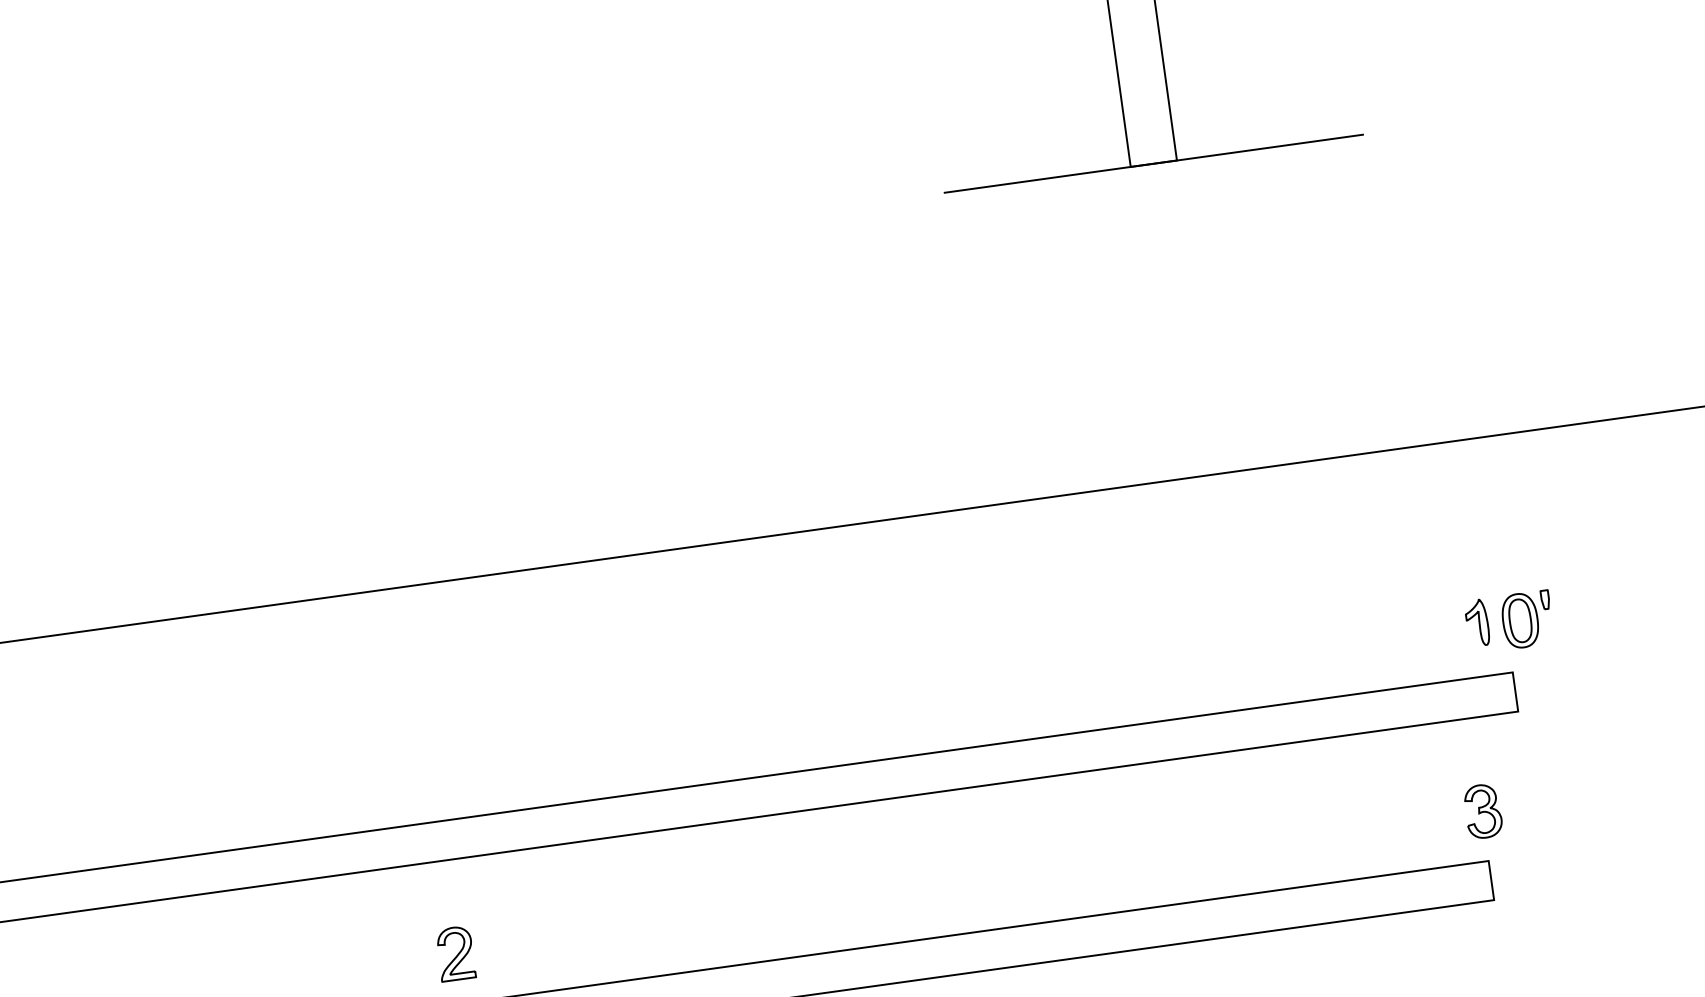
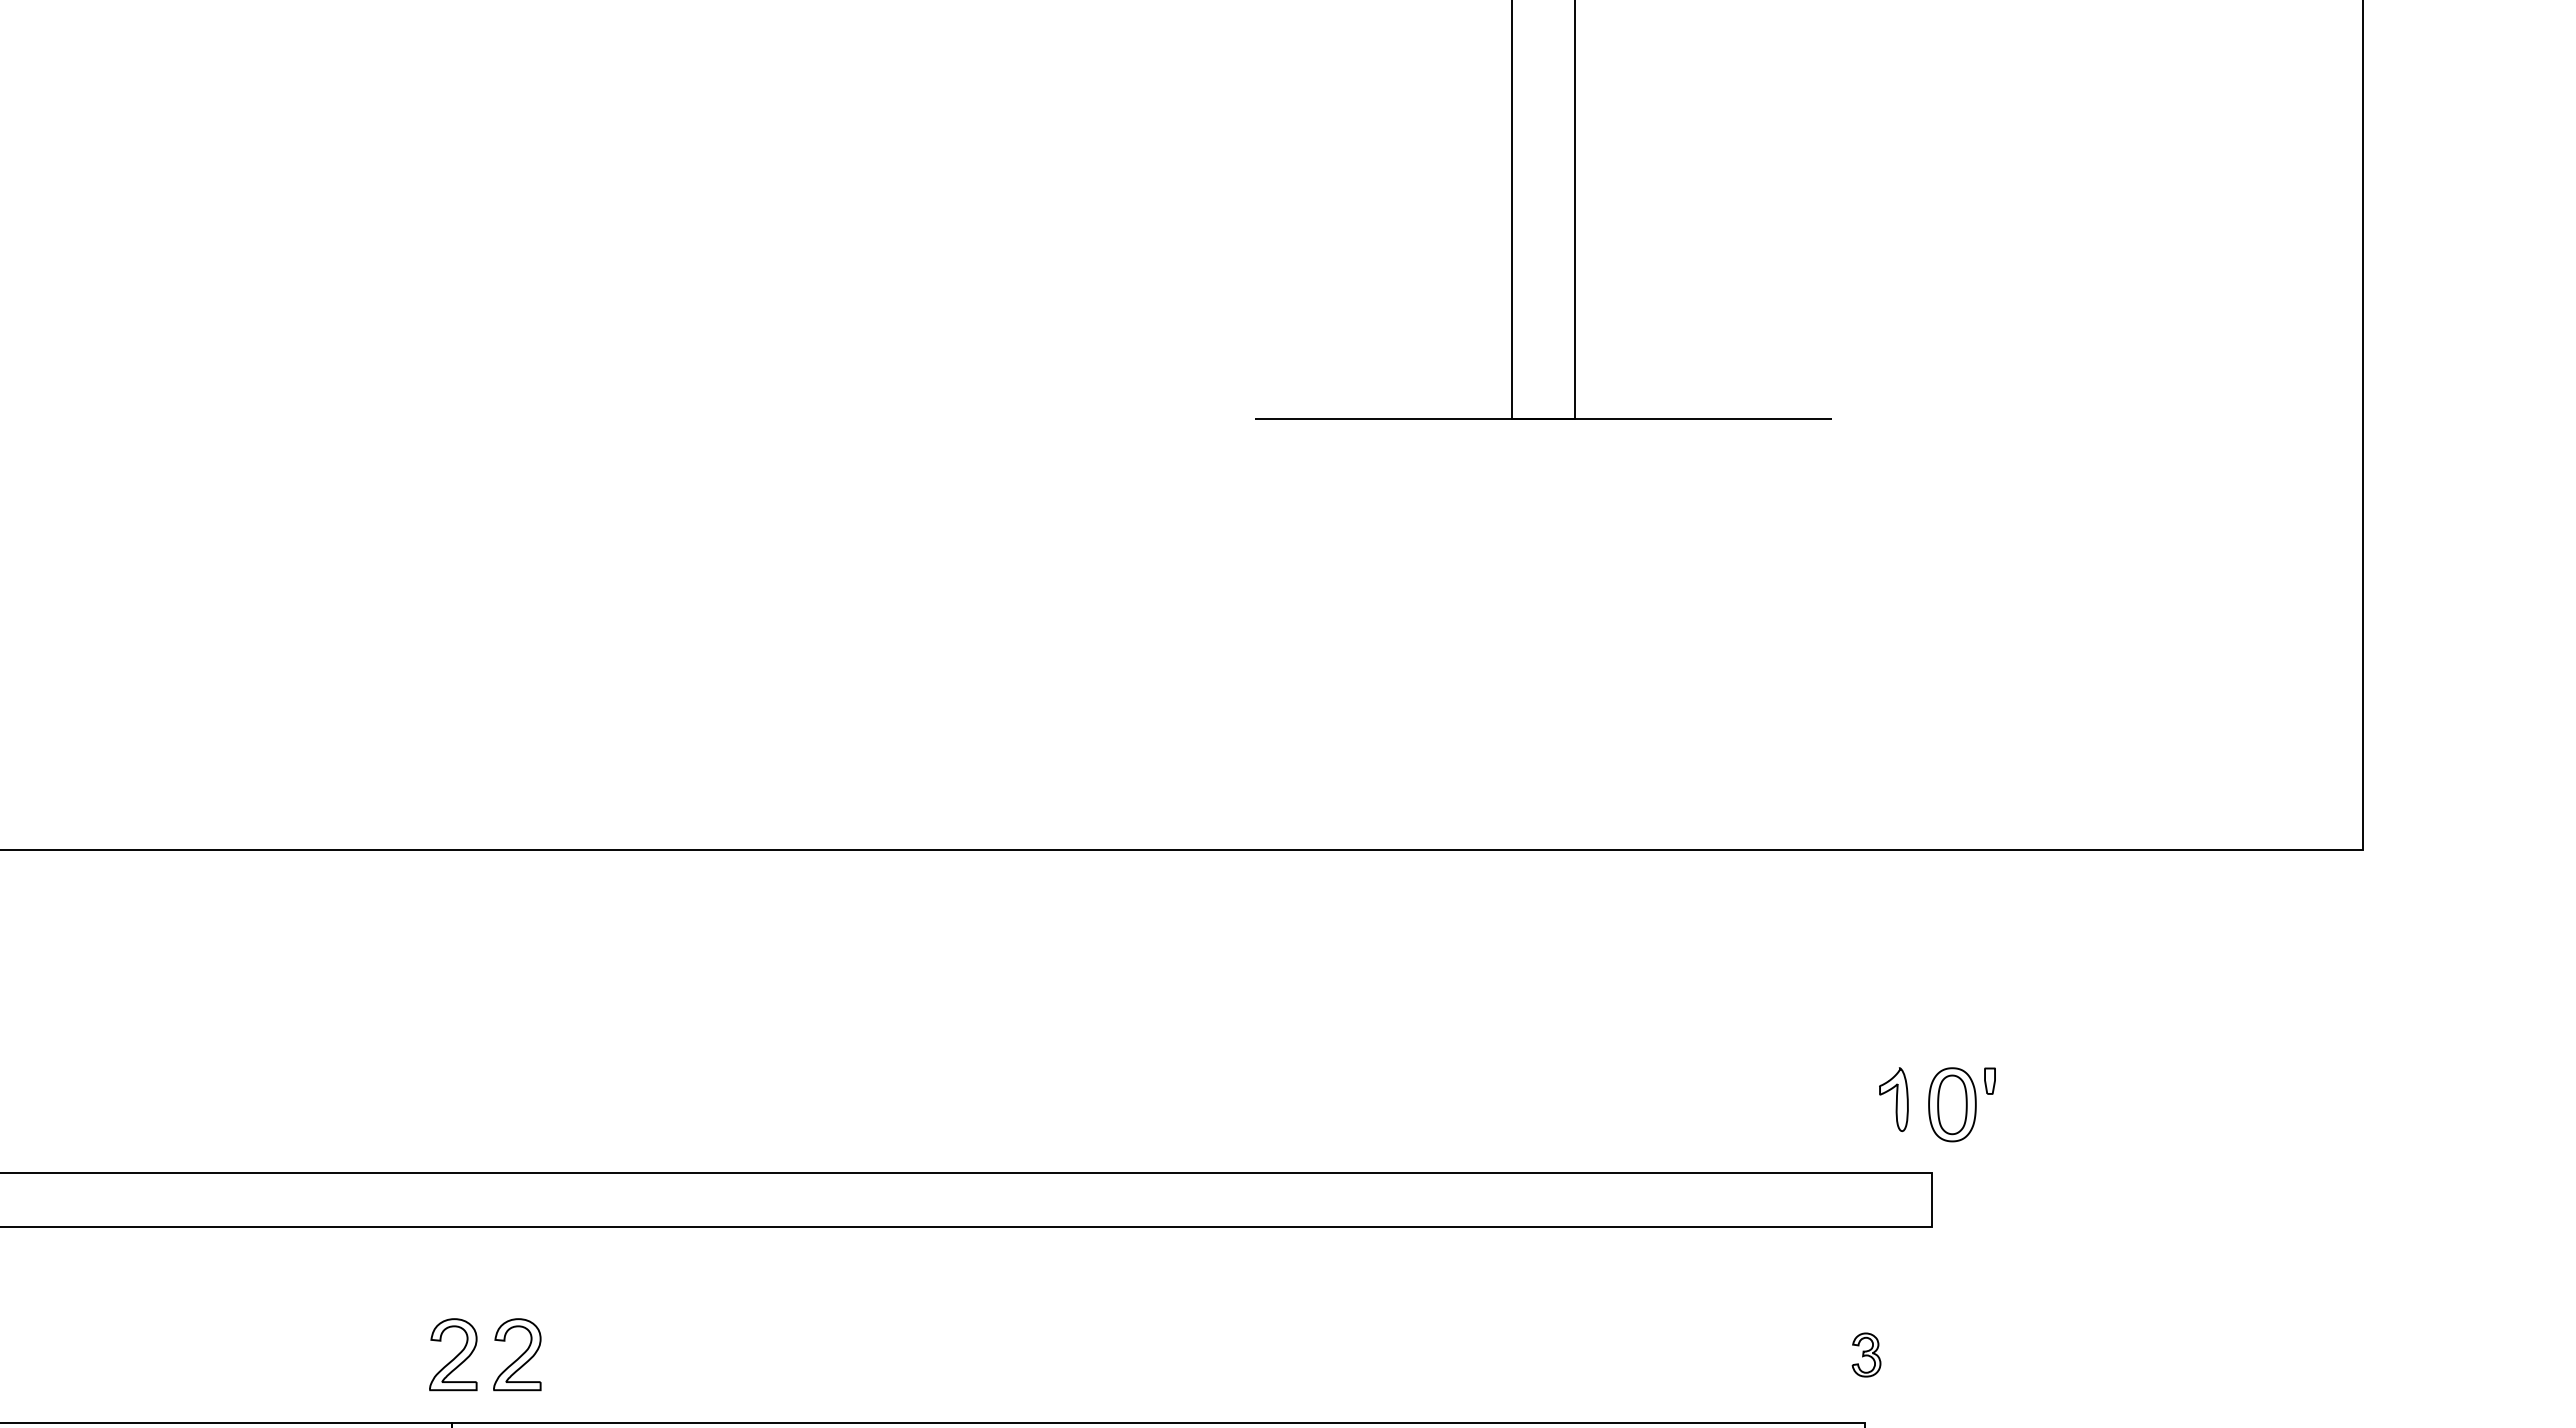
part: (1483, 811) -> (1866, 1354), size x0.6
part: (502, 947) -> (517, 1354), added

